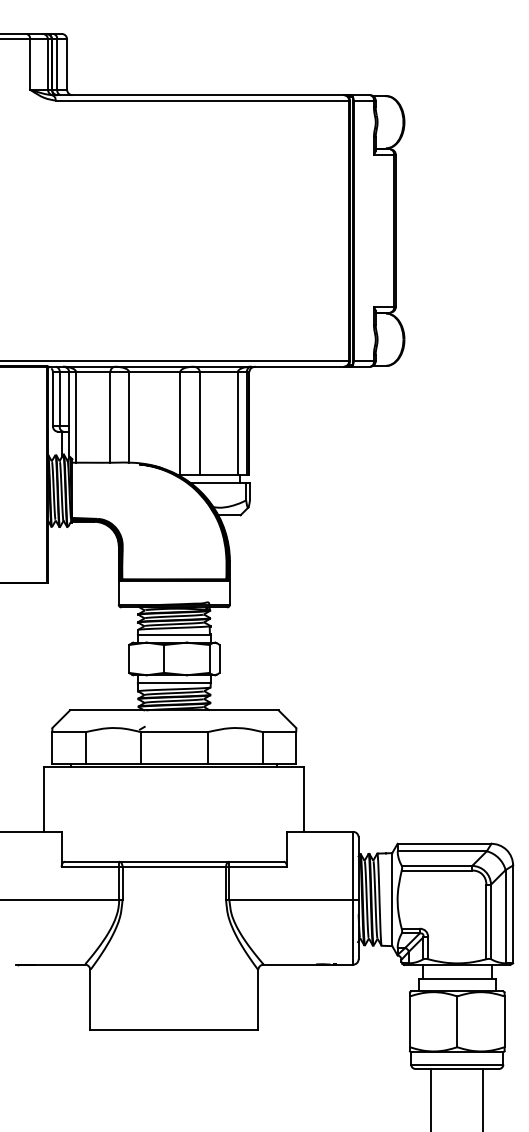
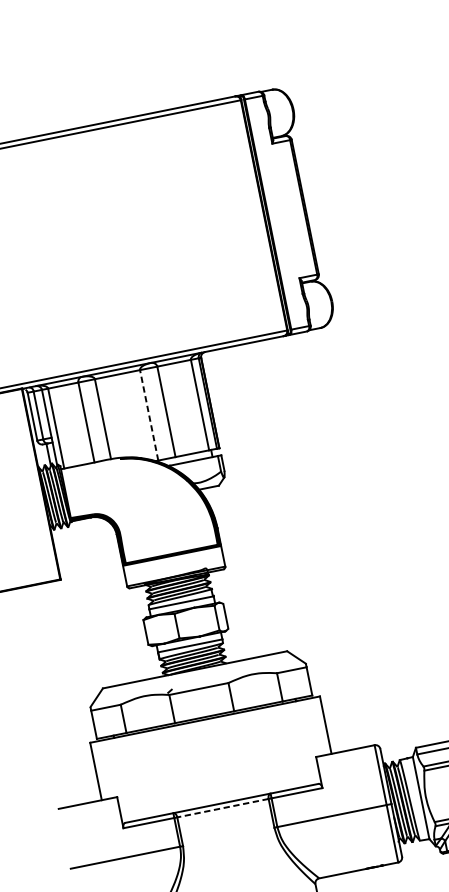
line: (180, 422) -> (149, 414), solid -> dashed
line: (174, 867) -> (223, 808), solid -> dashed

